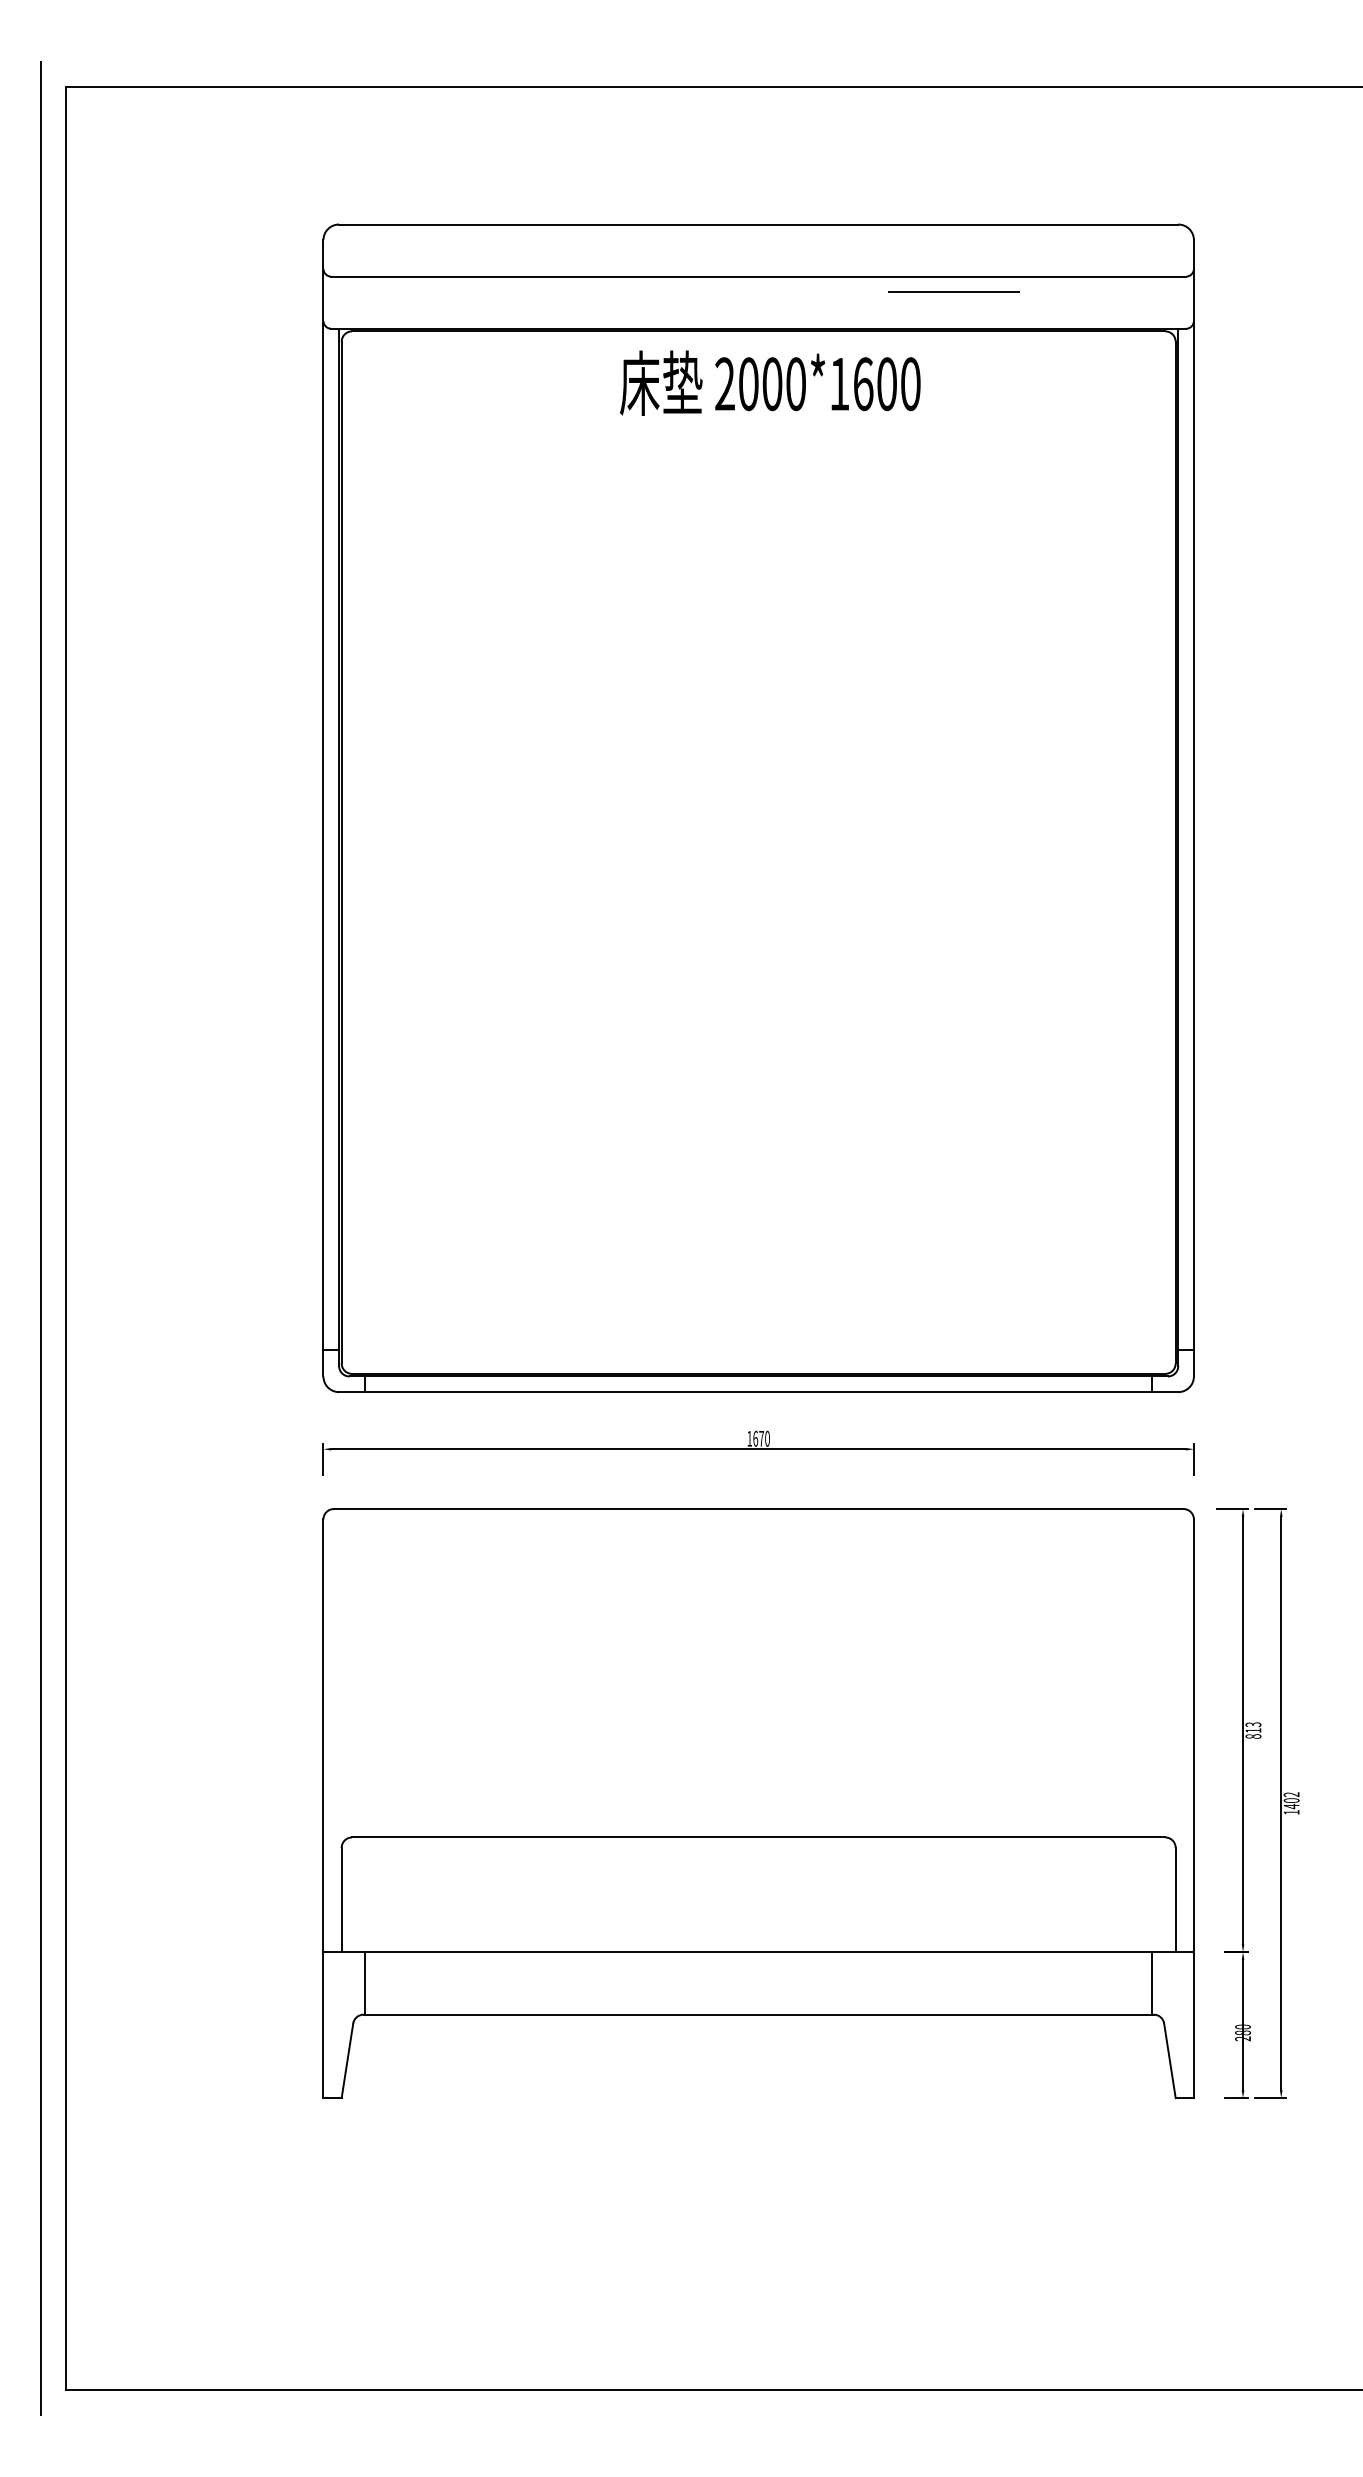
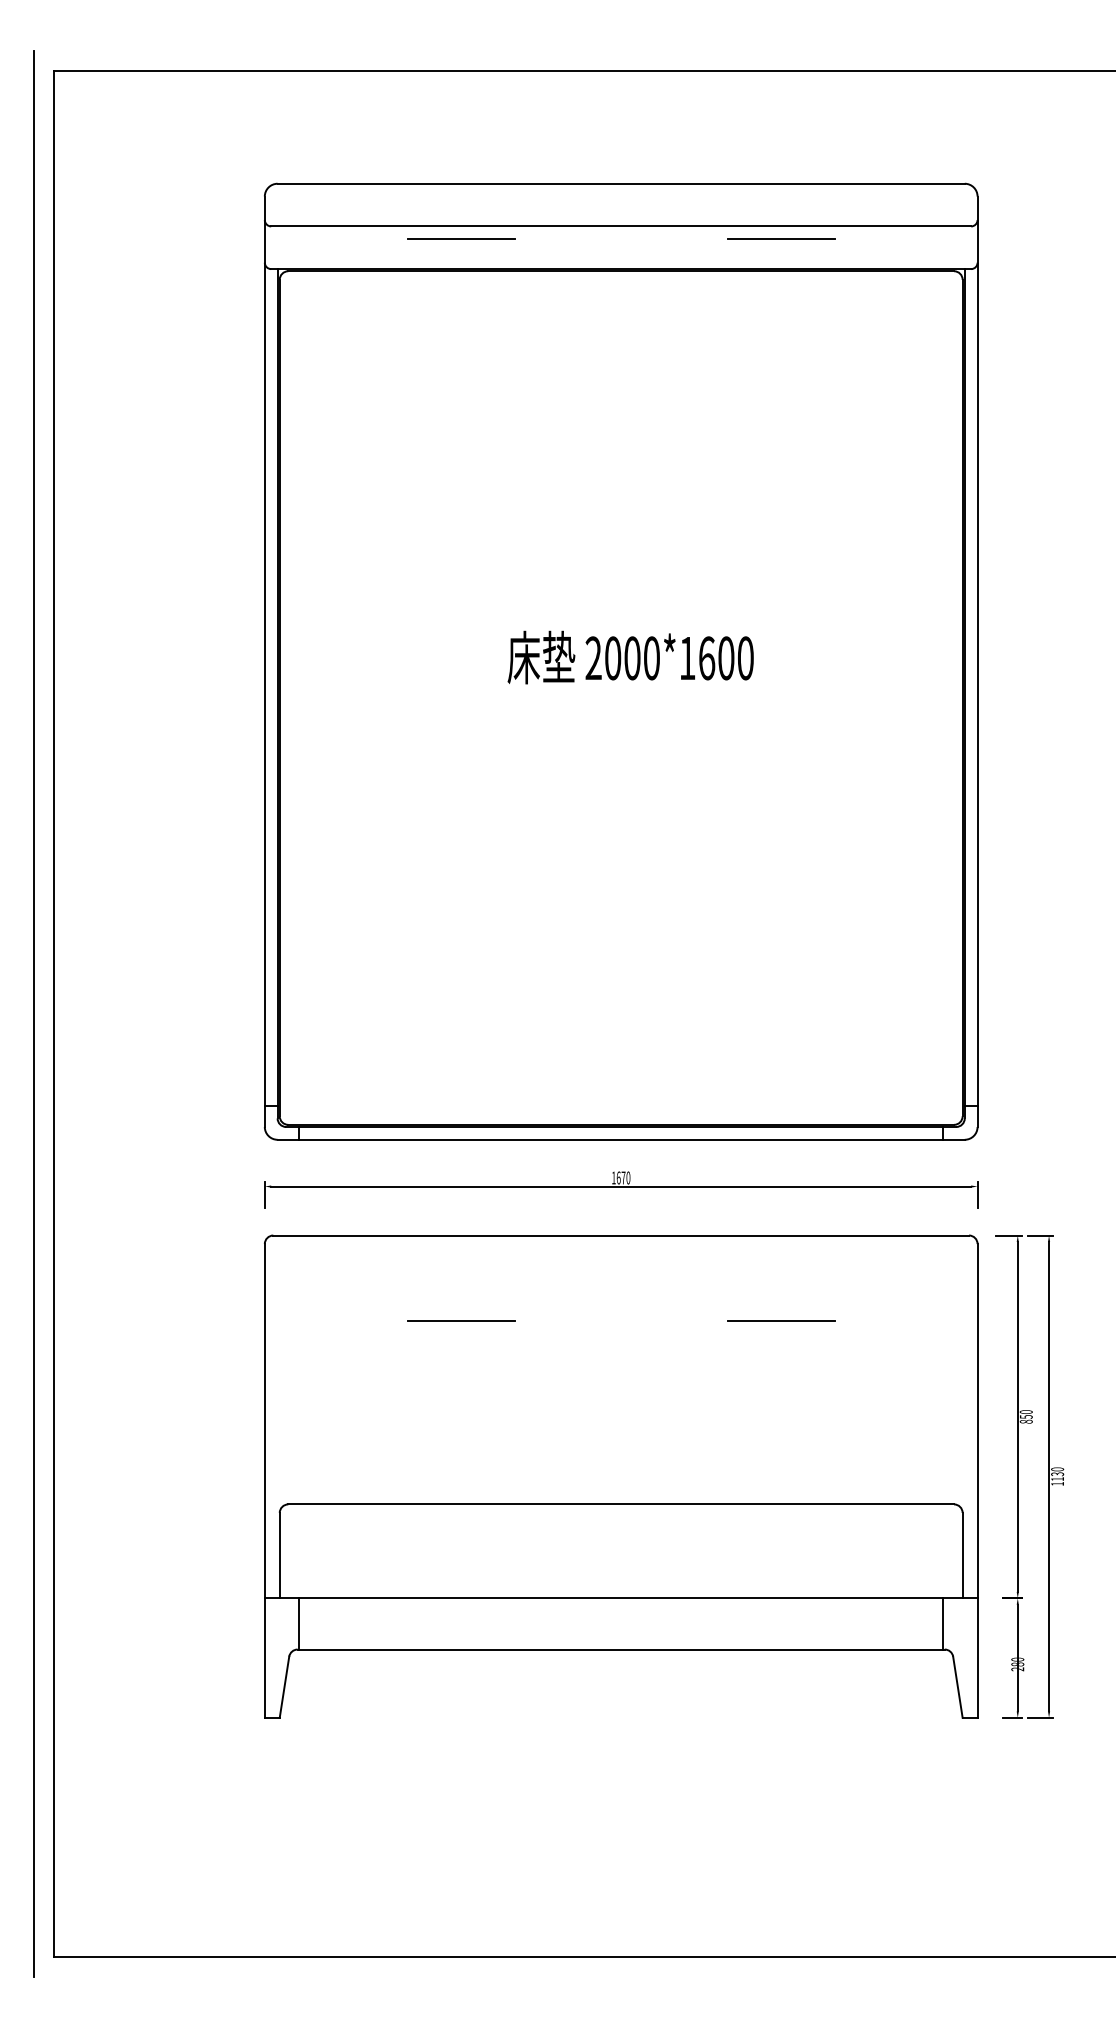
line: (563, 292) -> (461, 239), added
text: (770, 382) -> (630, 657), moved
line: (562, 1612) -> (460, 1320), added
line: (954, 1613) -> (781, 1321), added
text: (1253, 1727) -> (1026, 1414), 813 -> 850
text: (1291, 1800) -> (1057, 1474), 1402 -> 1130

